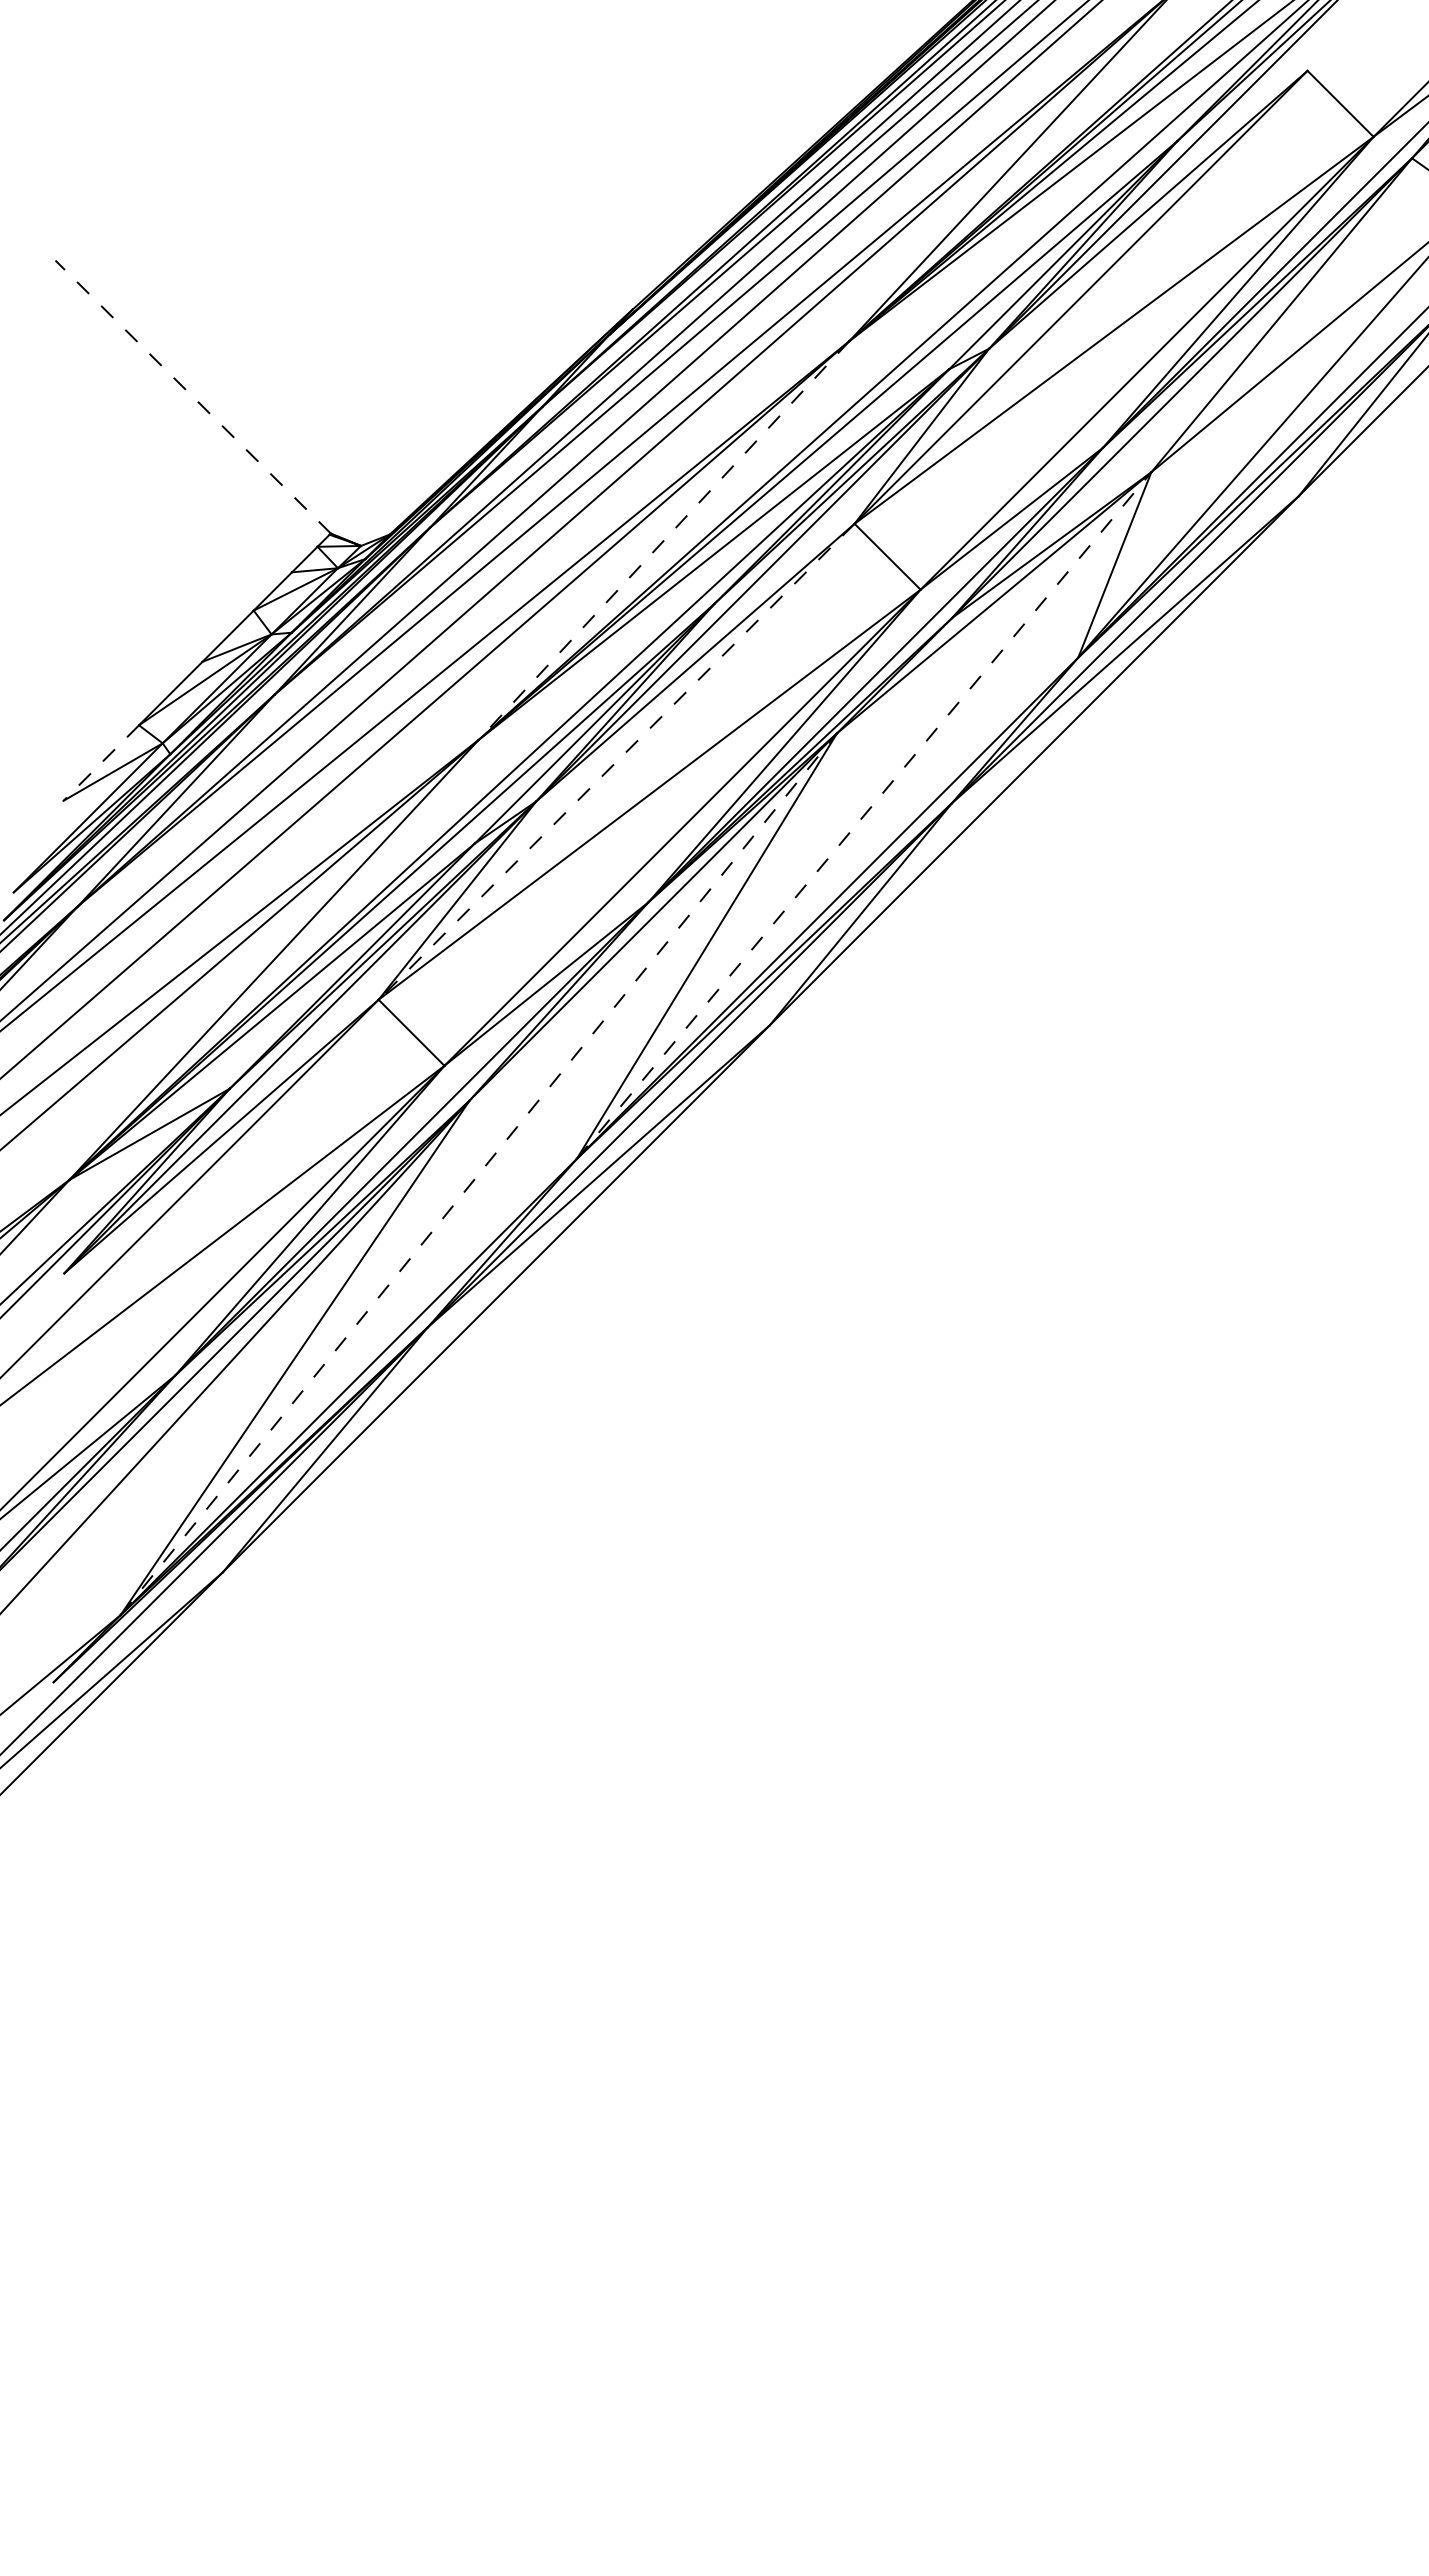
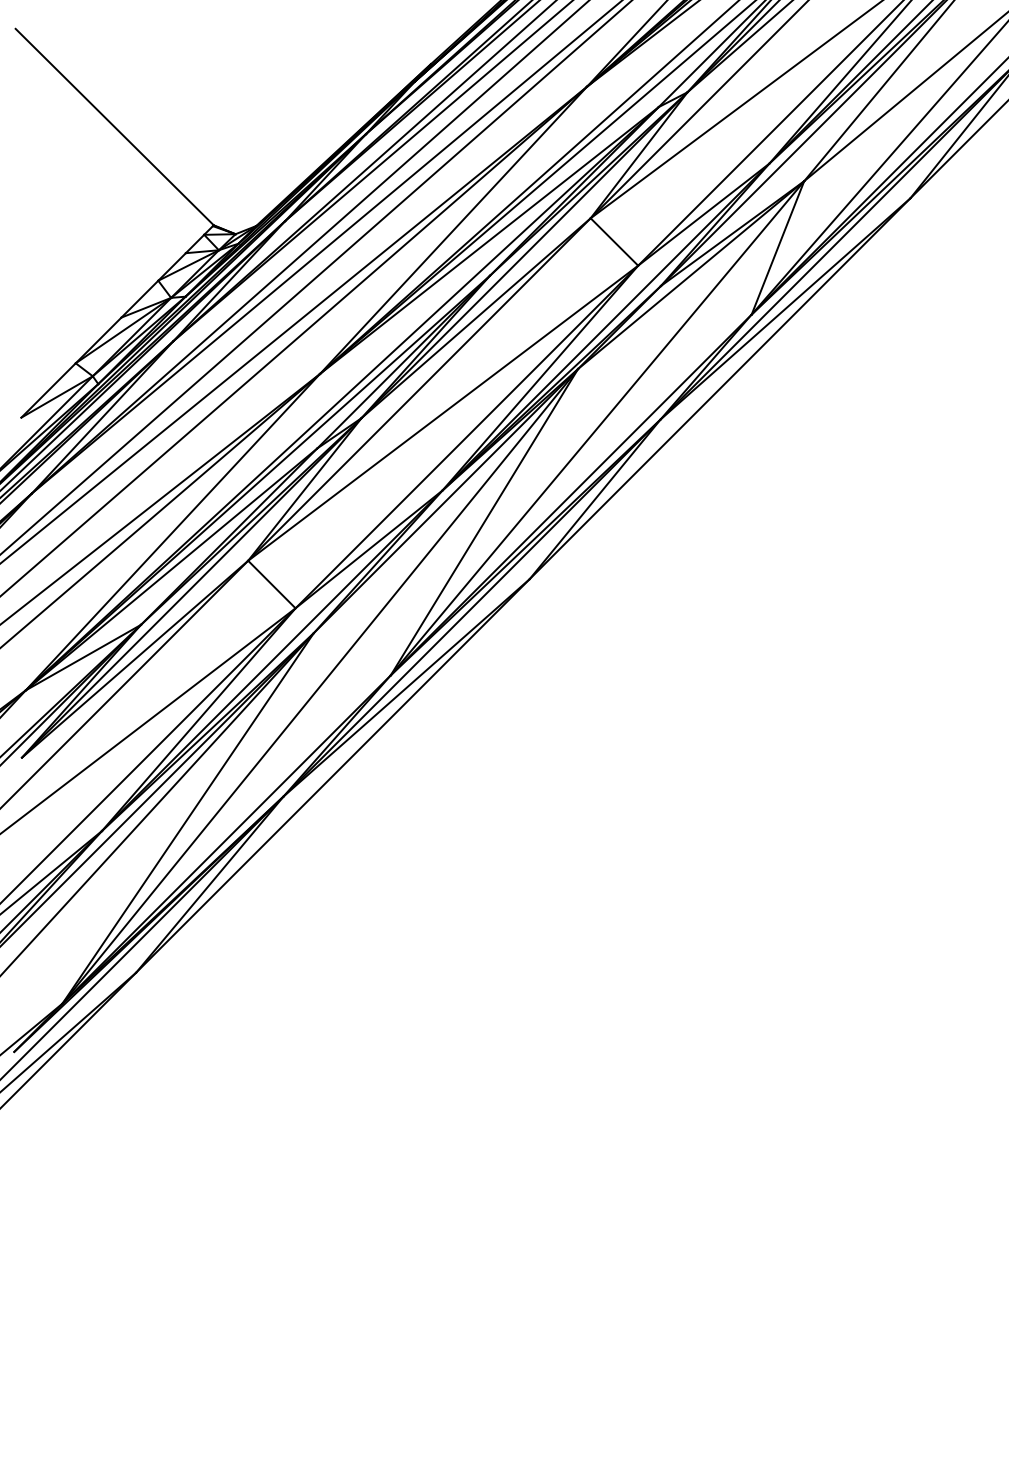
line: (193, 397) -> (114, 127), dashed -> solid
line: (663, 540) -> (453, 230), dashed -> solid
line: (616, 761) -> (419, 389), dashed -> solid
line: (100, 763) -> (48, 390), dashed -> solid
line: (864, 815) -> (597, 428), dashed -> solid
line: (479, 1173) -> (320, 685), dashed -> solid

